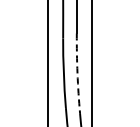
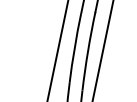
arc: (77, 73) -> (88, 51), dashed -> solid

